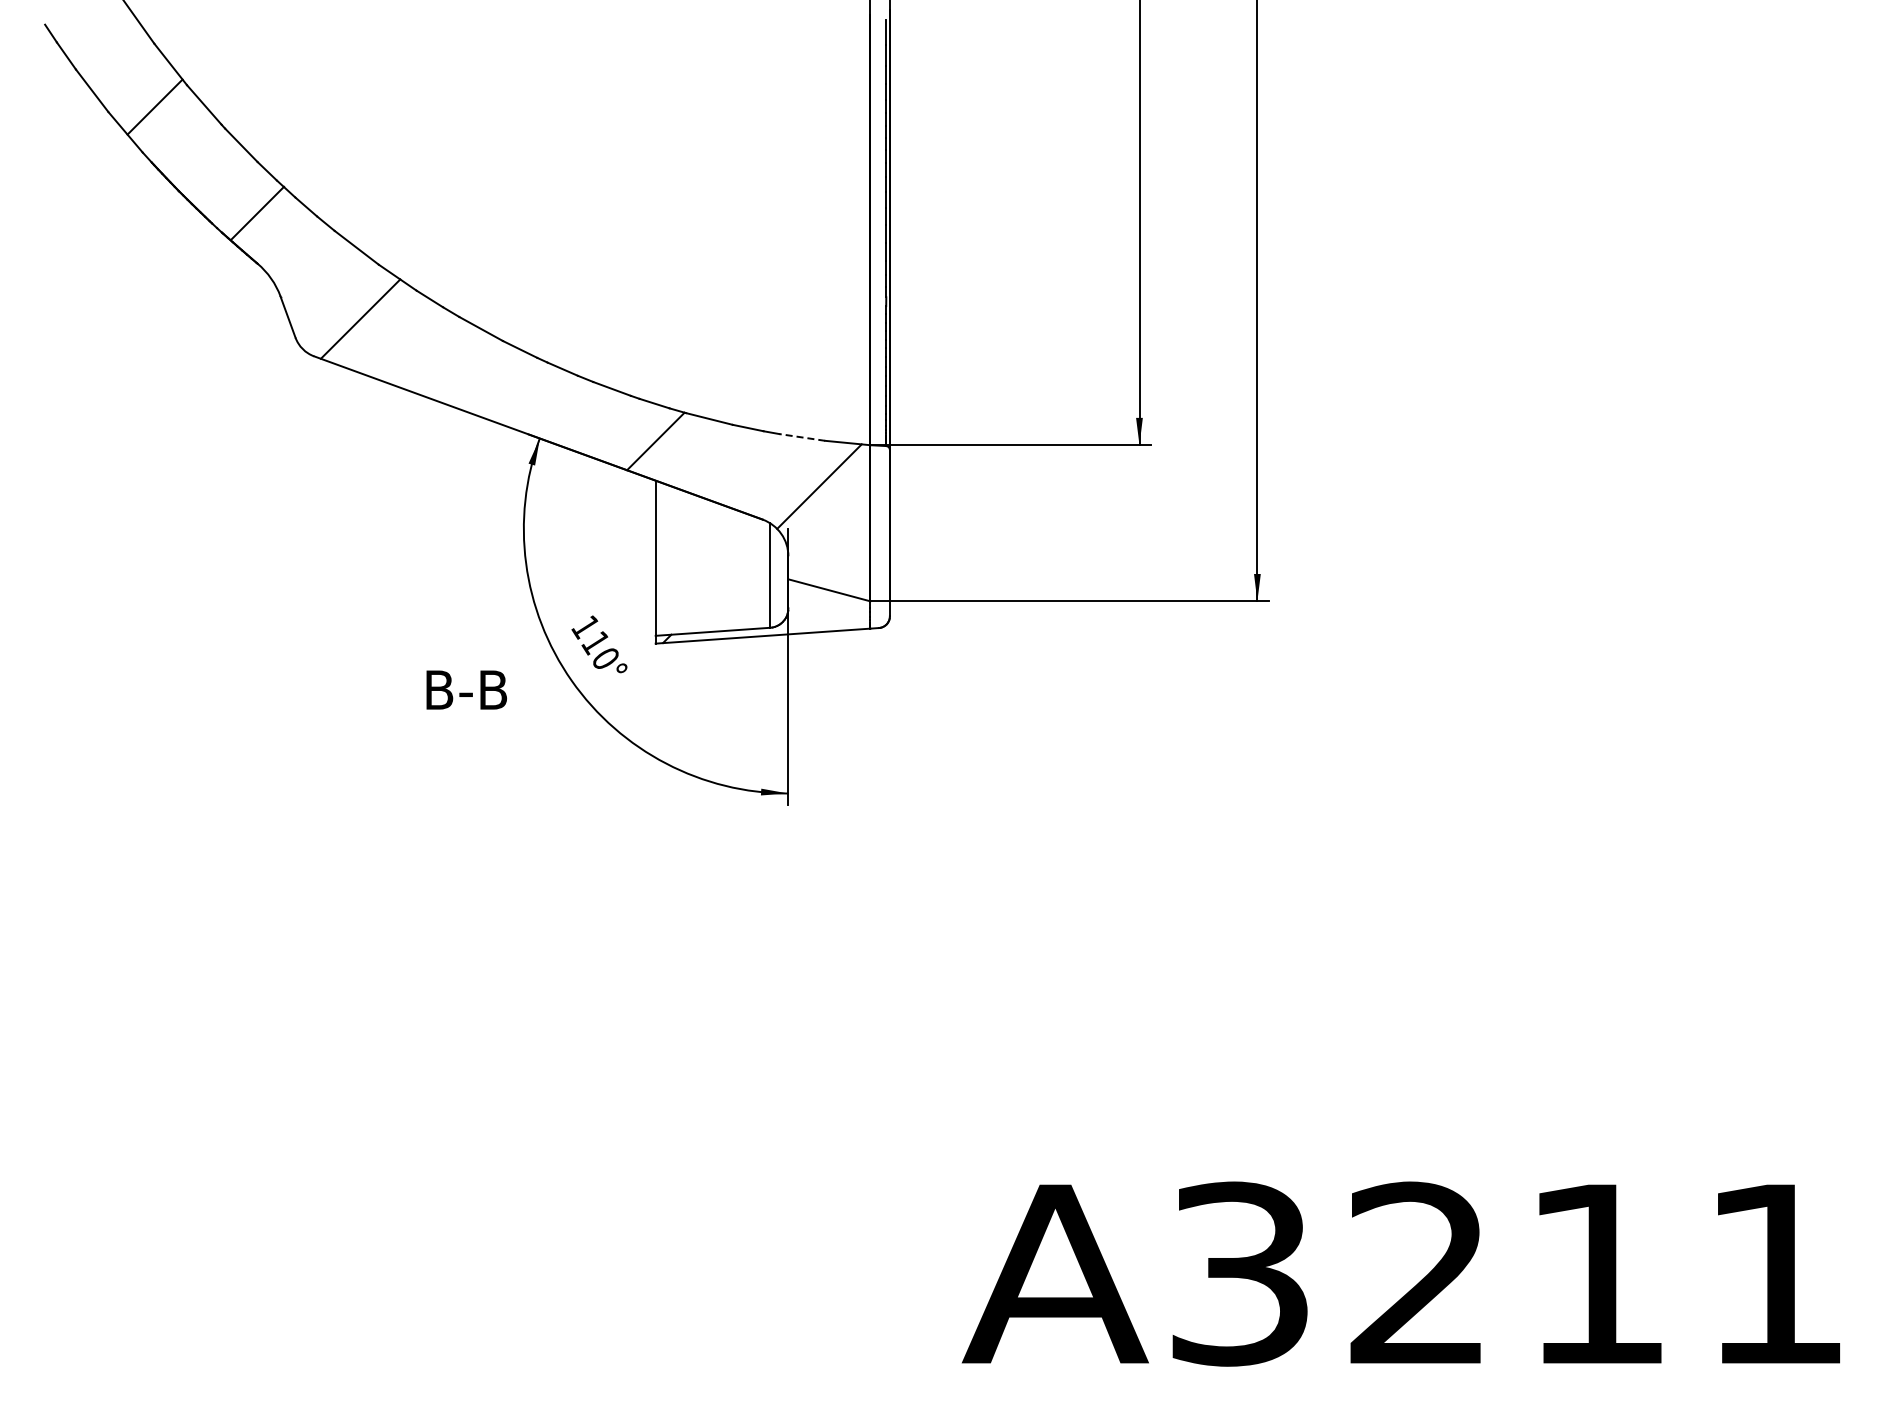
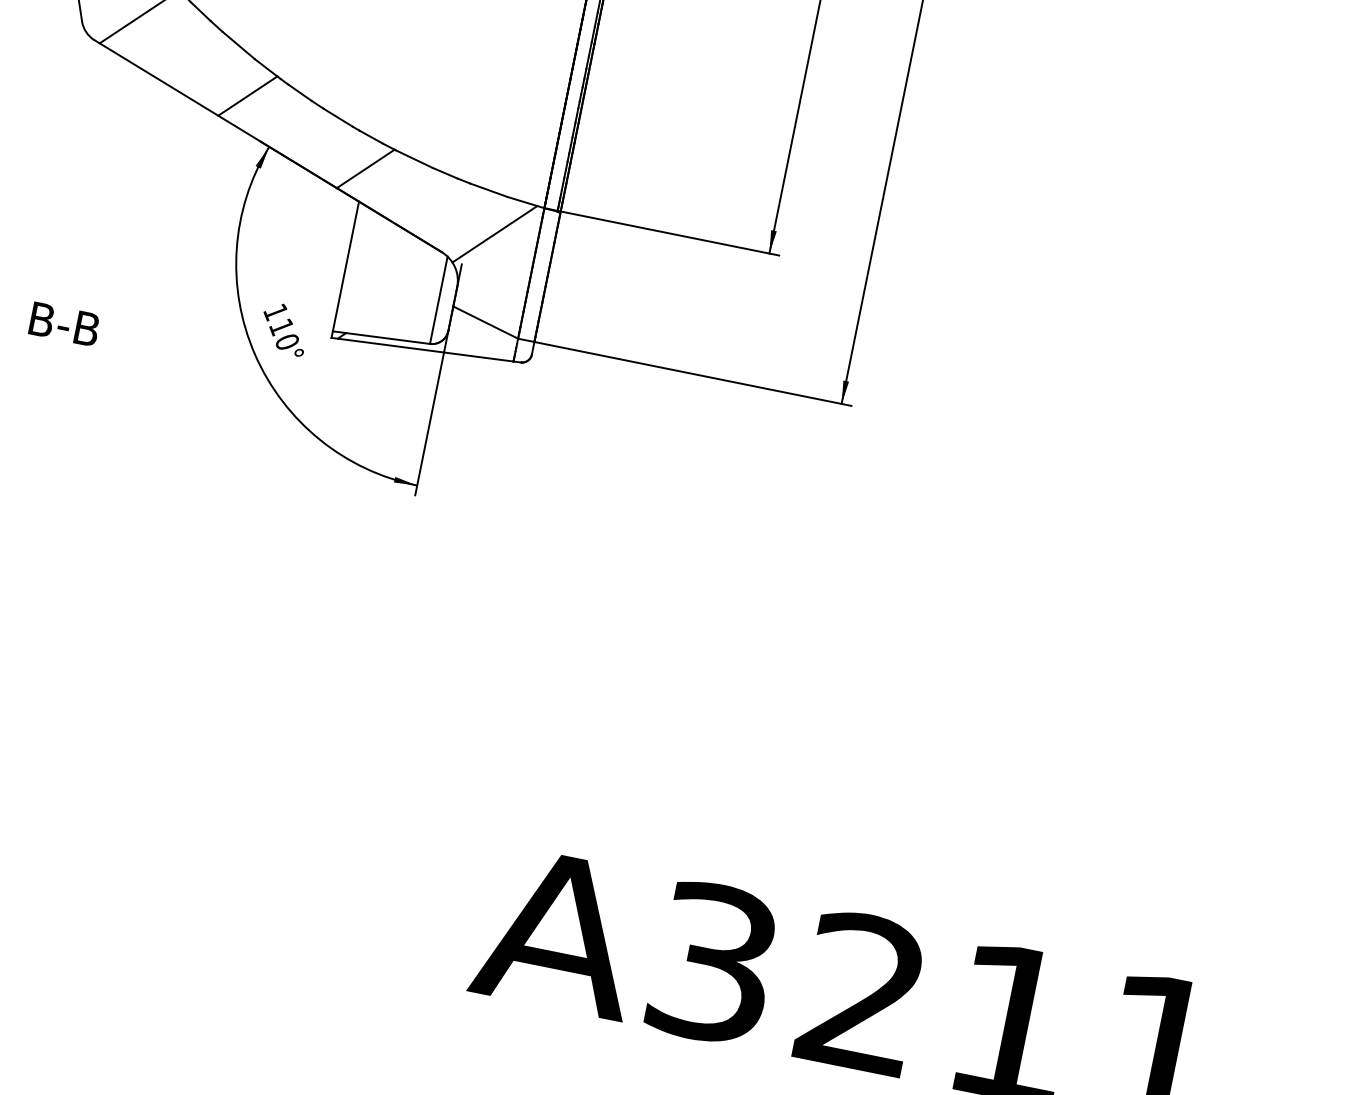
line: (502, 384) -> (247, 95), added
line: (801, 437) -> (488, 190), dashed -> solid
text: (466, 689) -> (64, 323), moved

